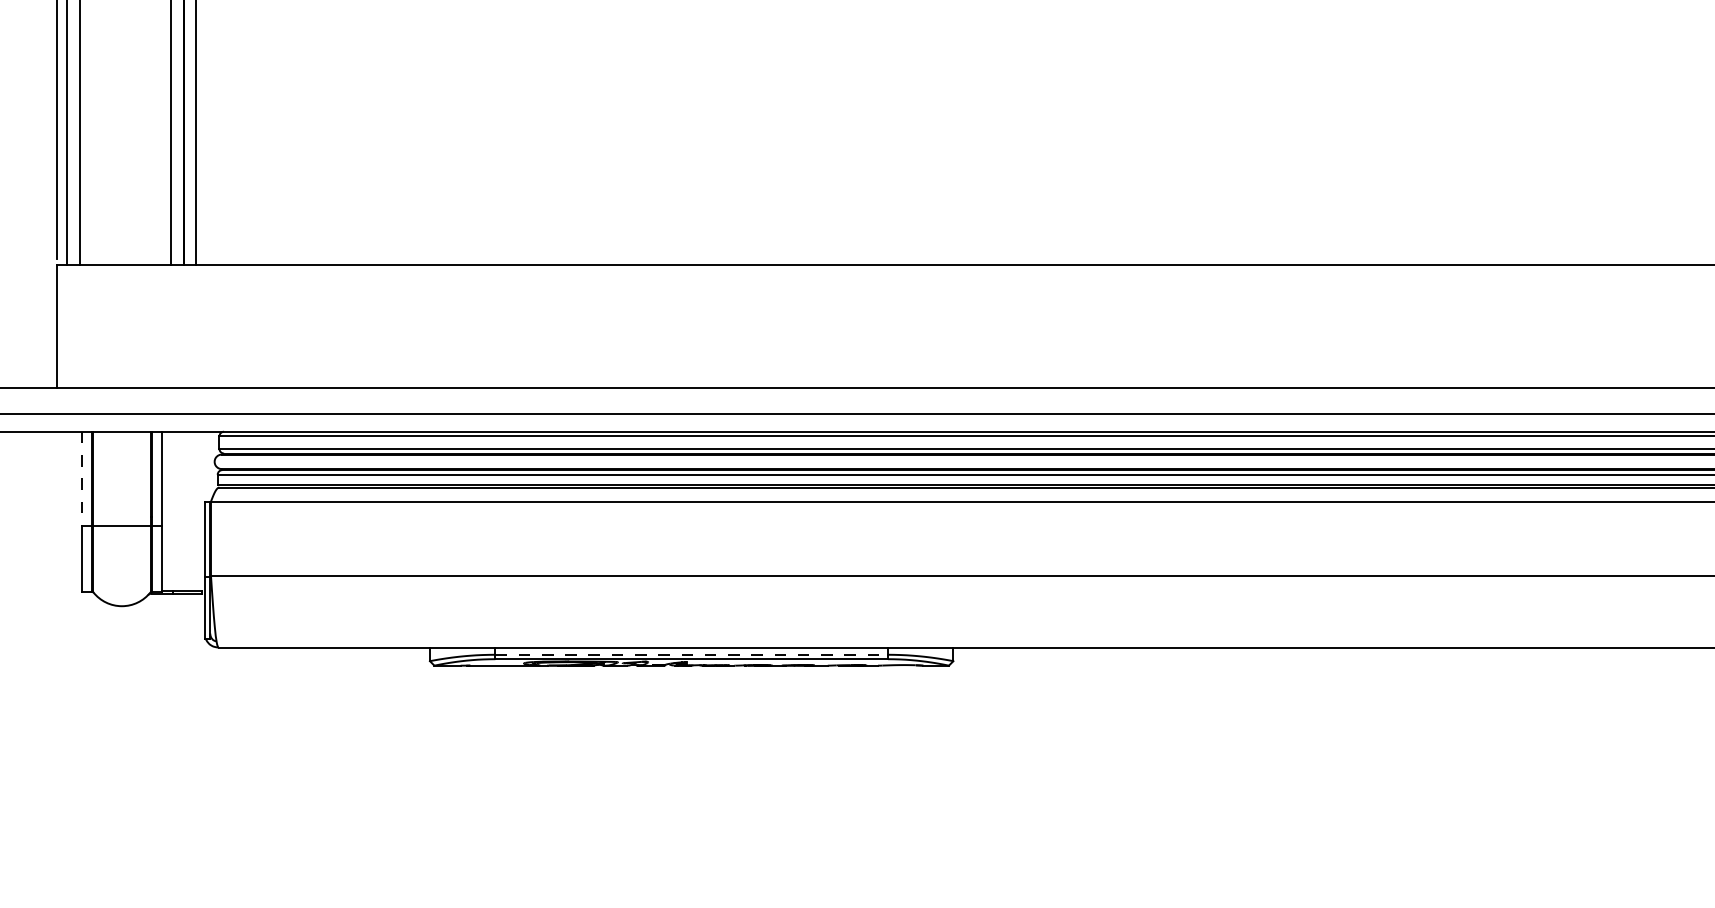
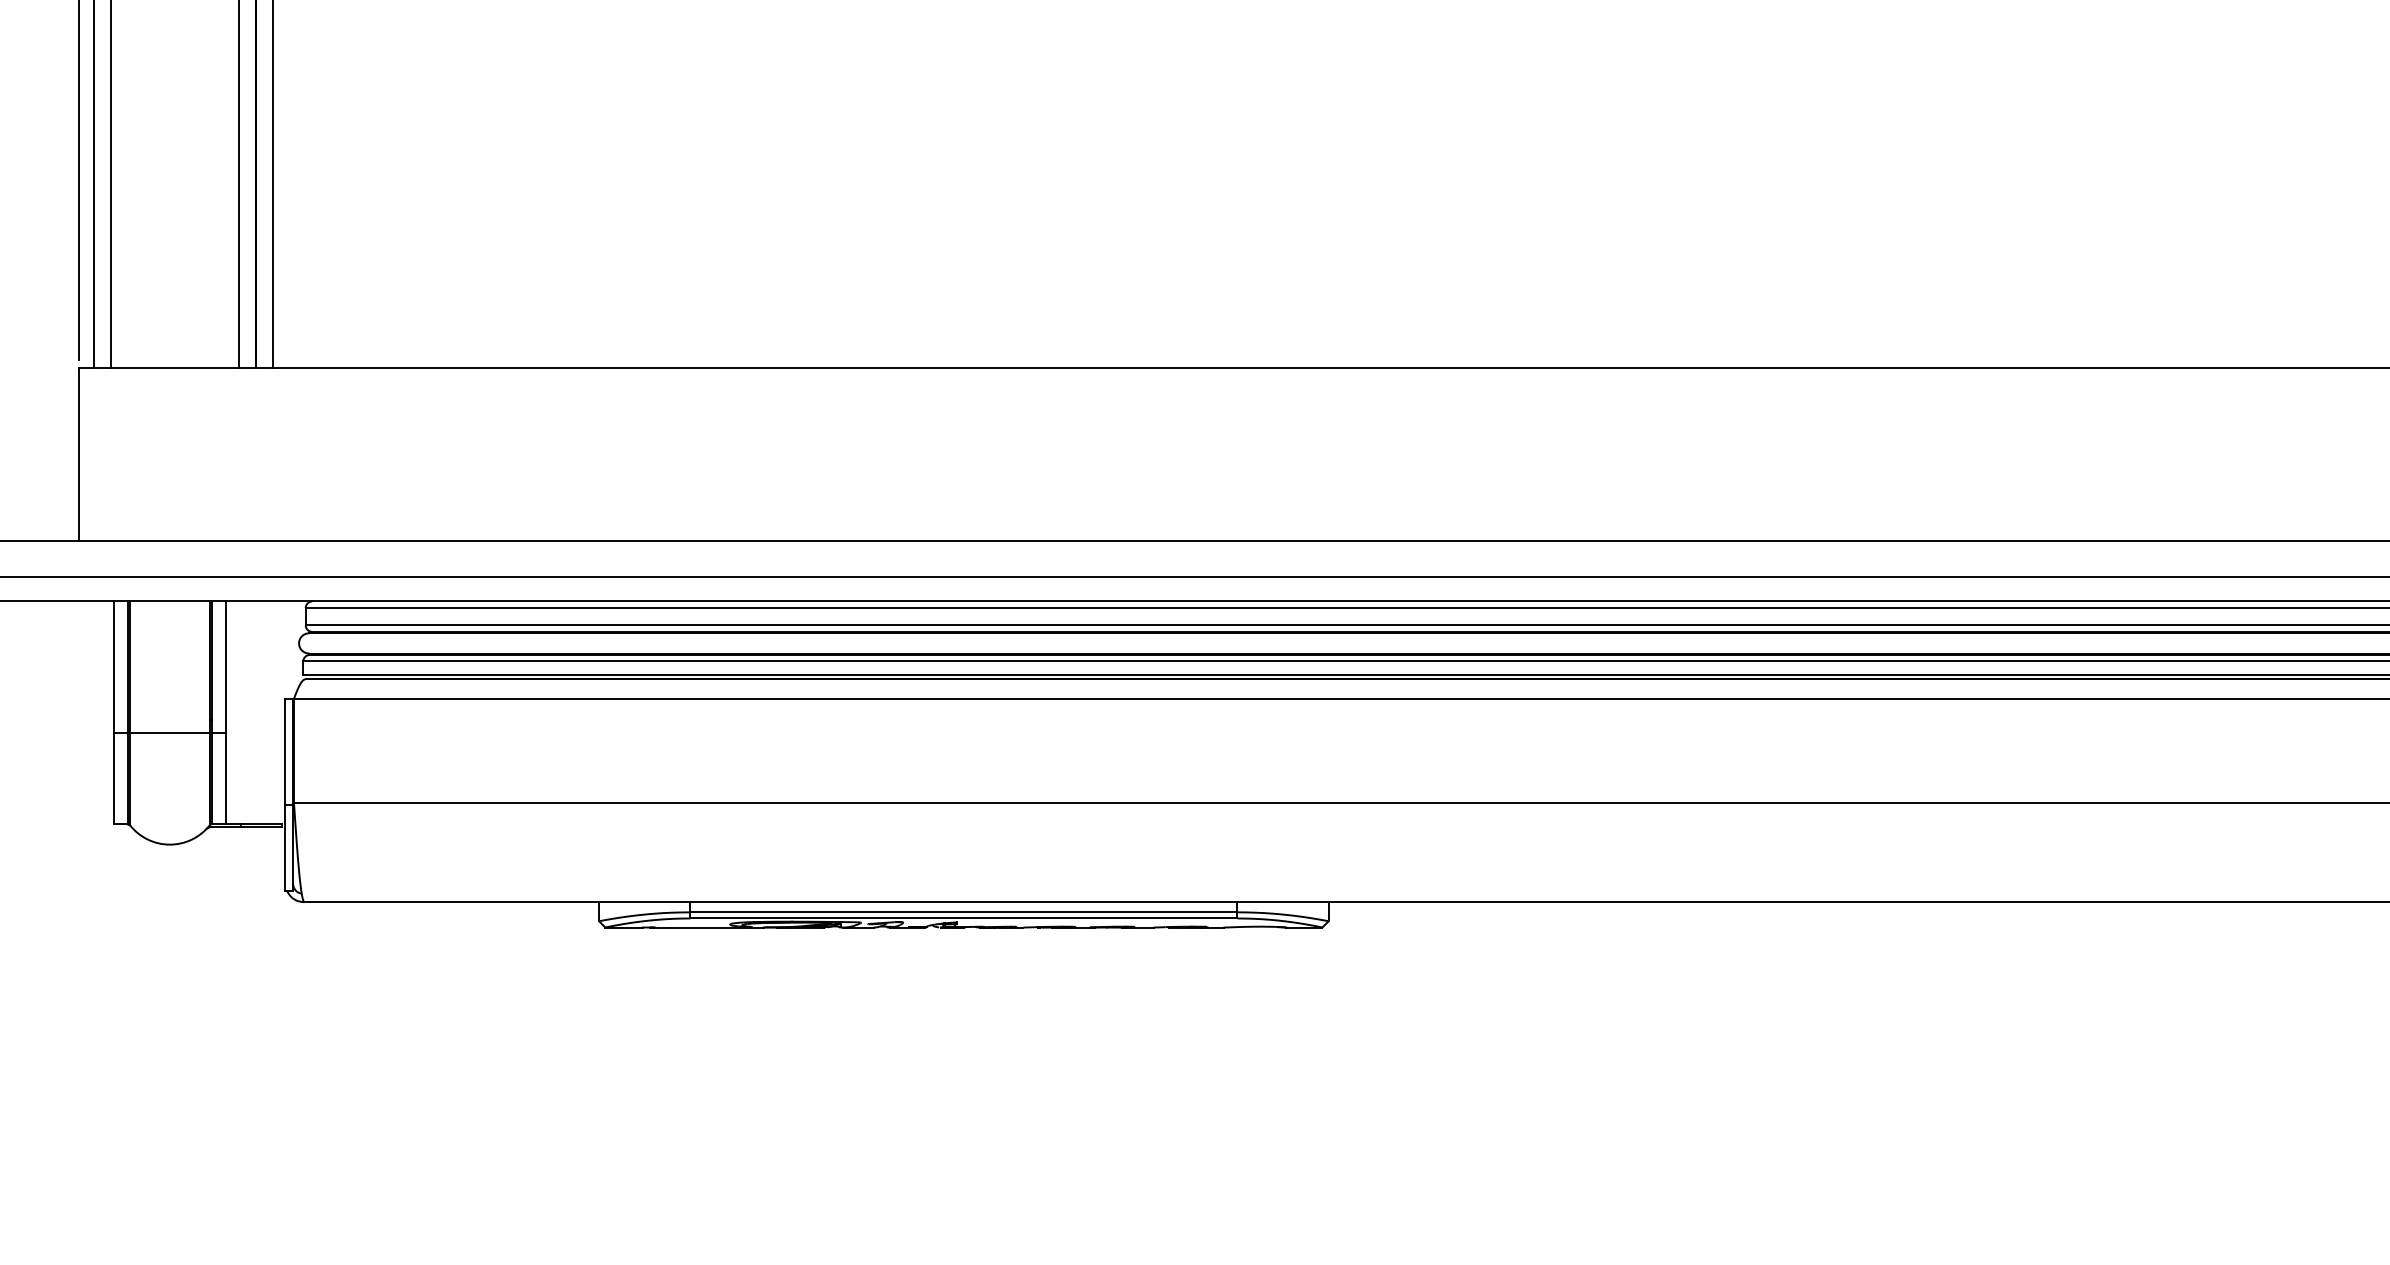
line: (81, 479) -> (113, 668), dashed -> solid
line: (692, 654) -> (965, 911), dashed -> solid

